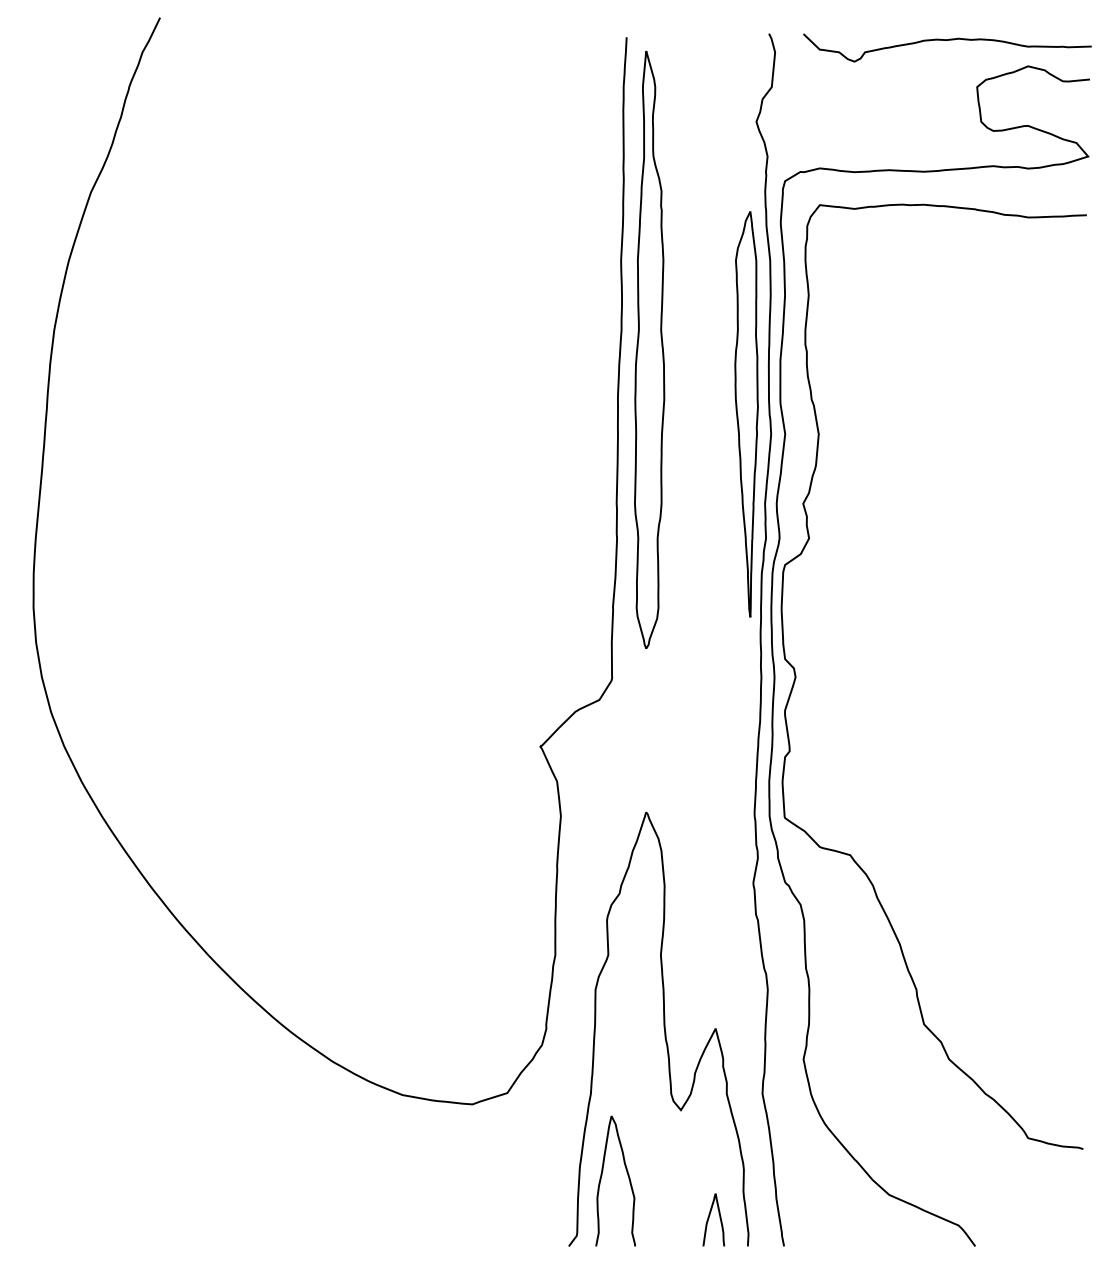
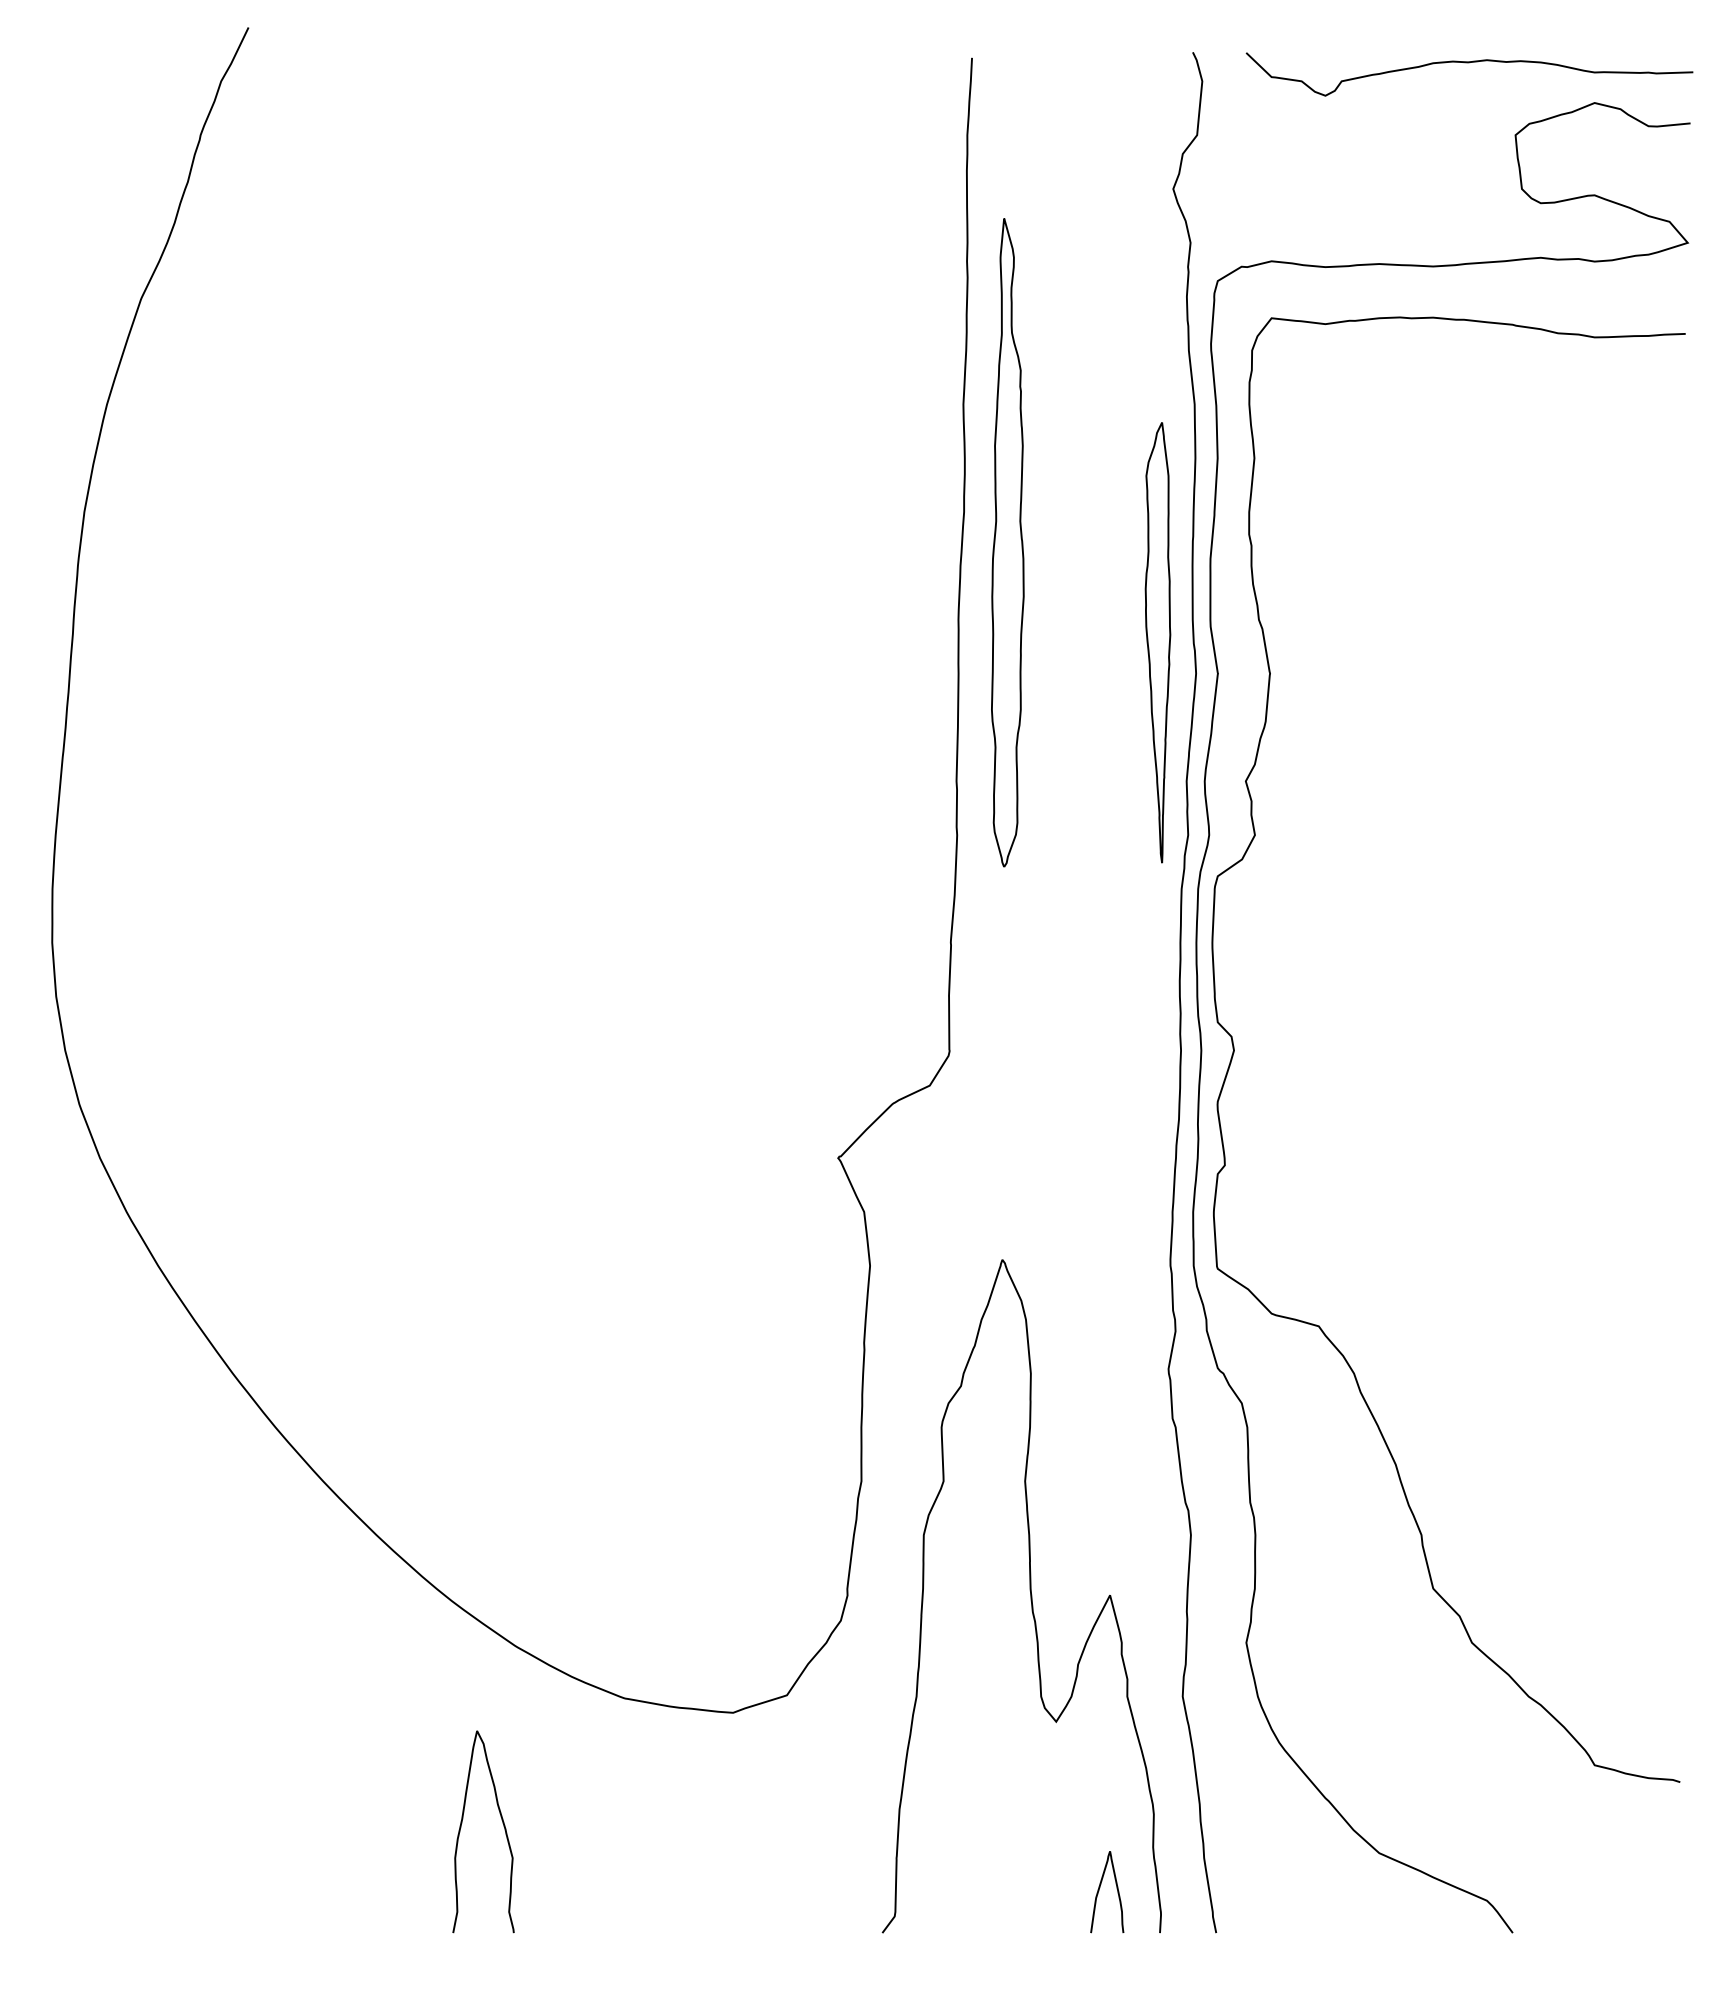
part: (649, 349) -> (1007, 542), size x0.7
part: (746, 414) -> (1157, 642), size x0.7
curve: (627, 1175) -> (501, 1823), moved

